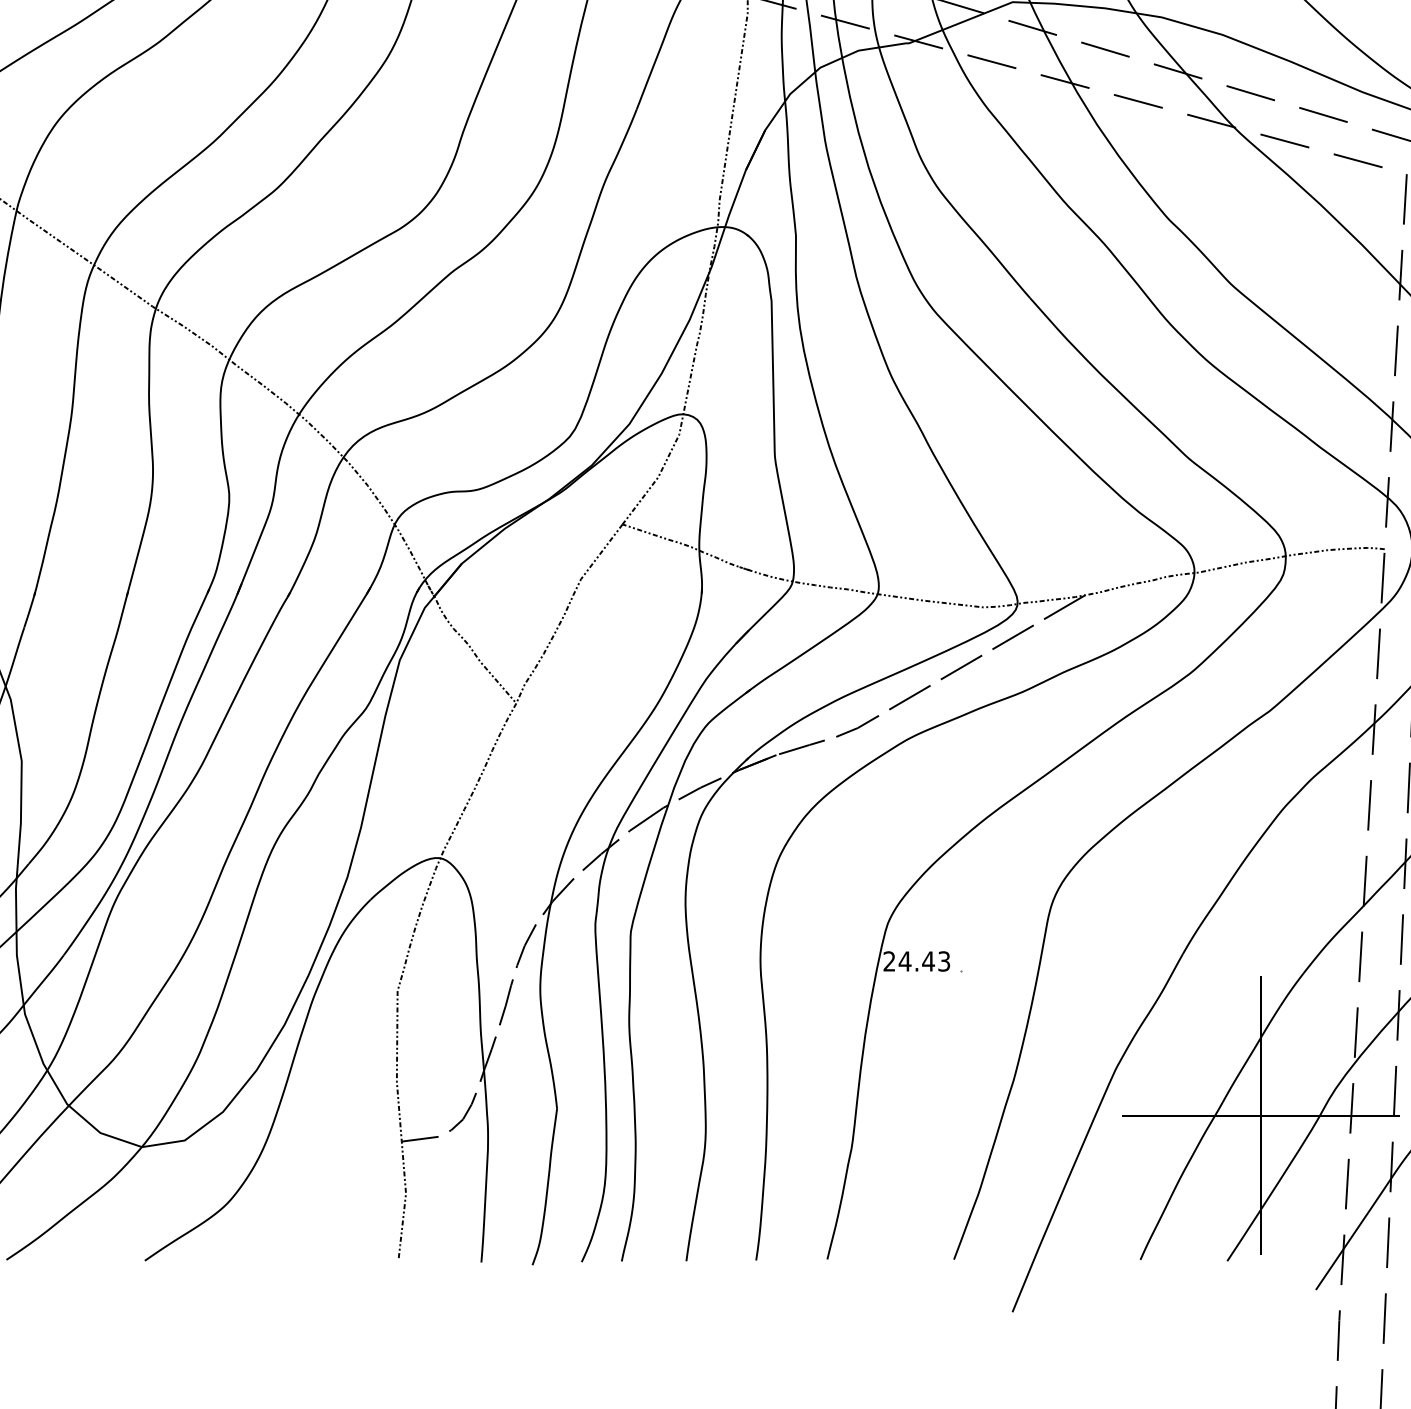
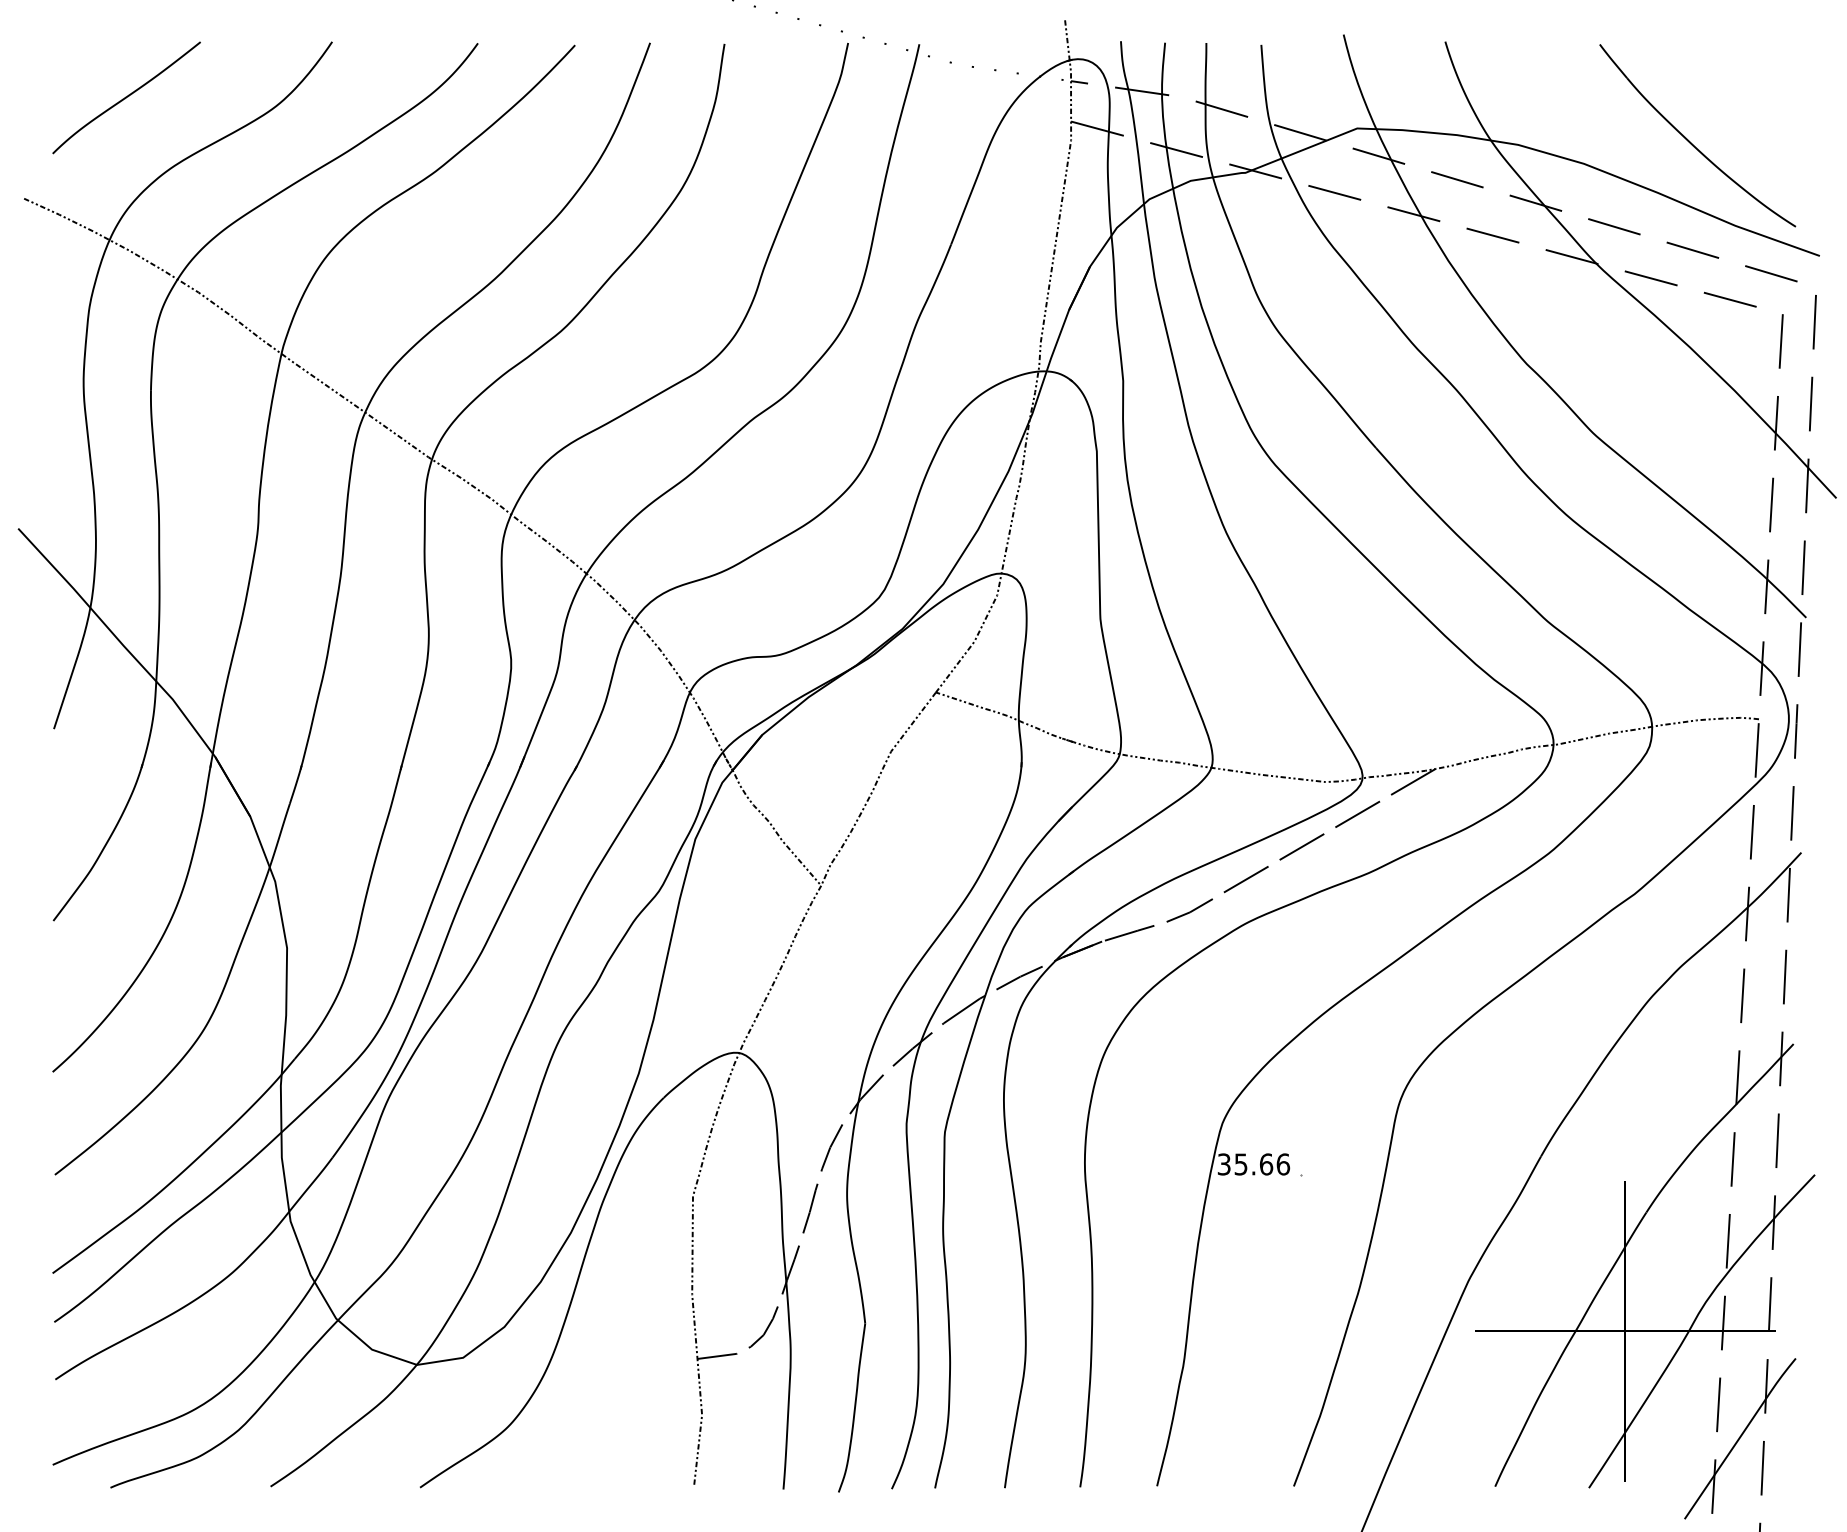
text: (916, 961) -> (1253, 1164), 24.43 -> 35.66

